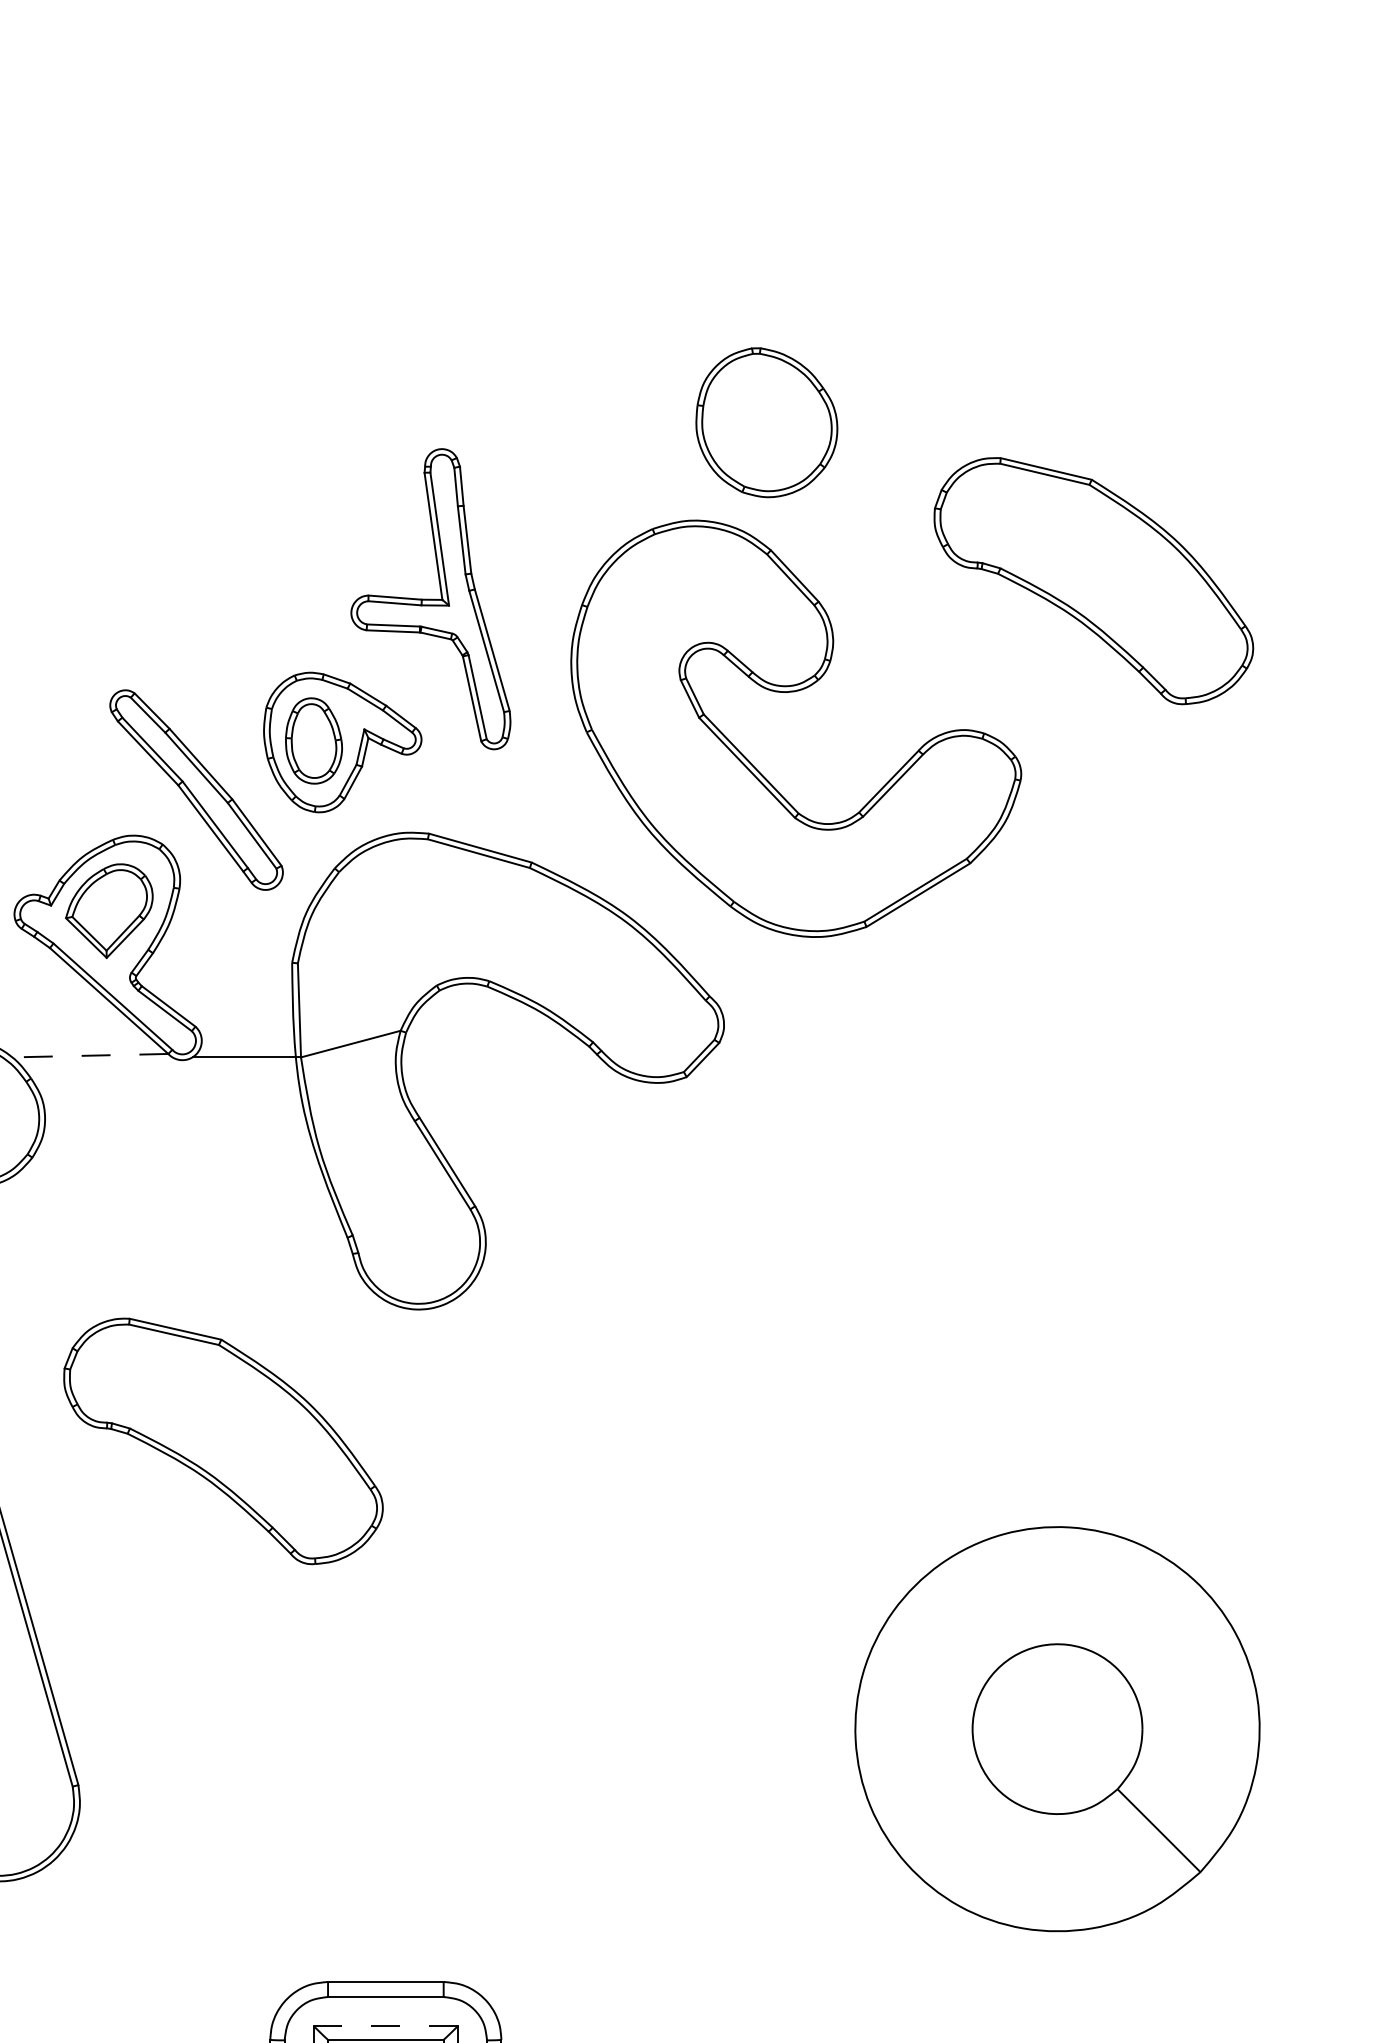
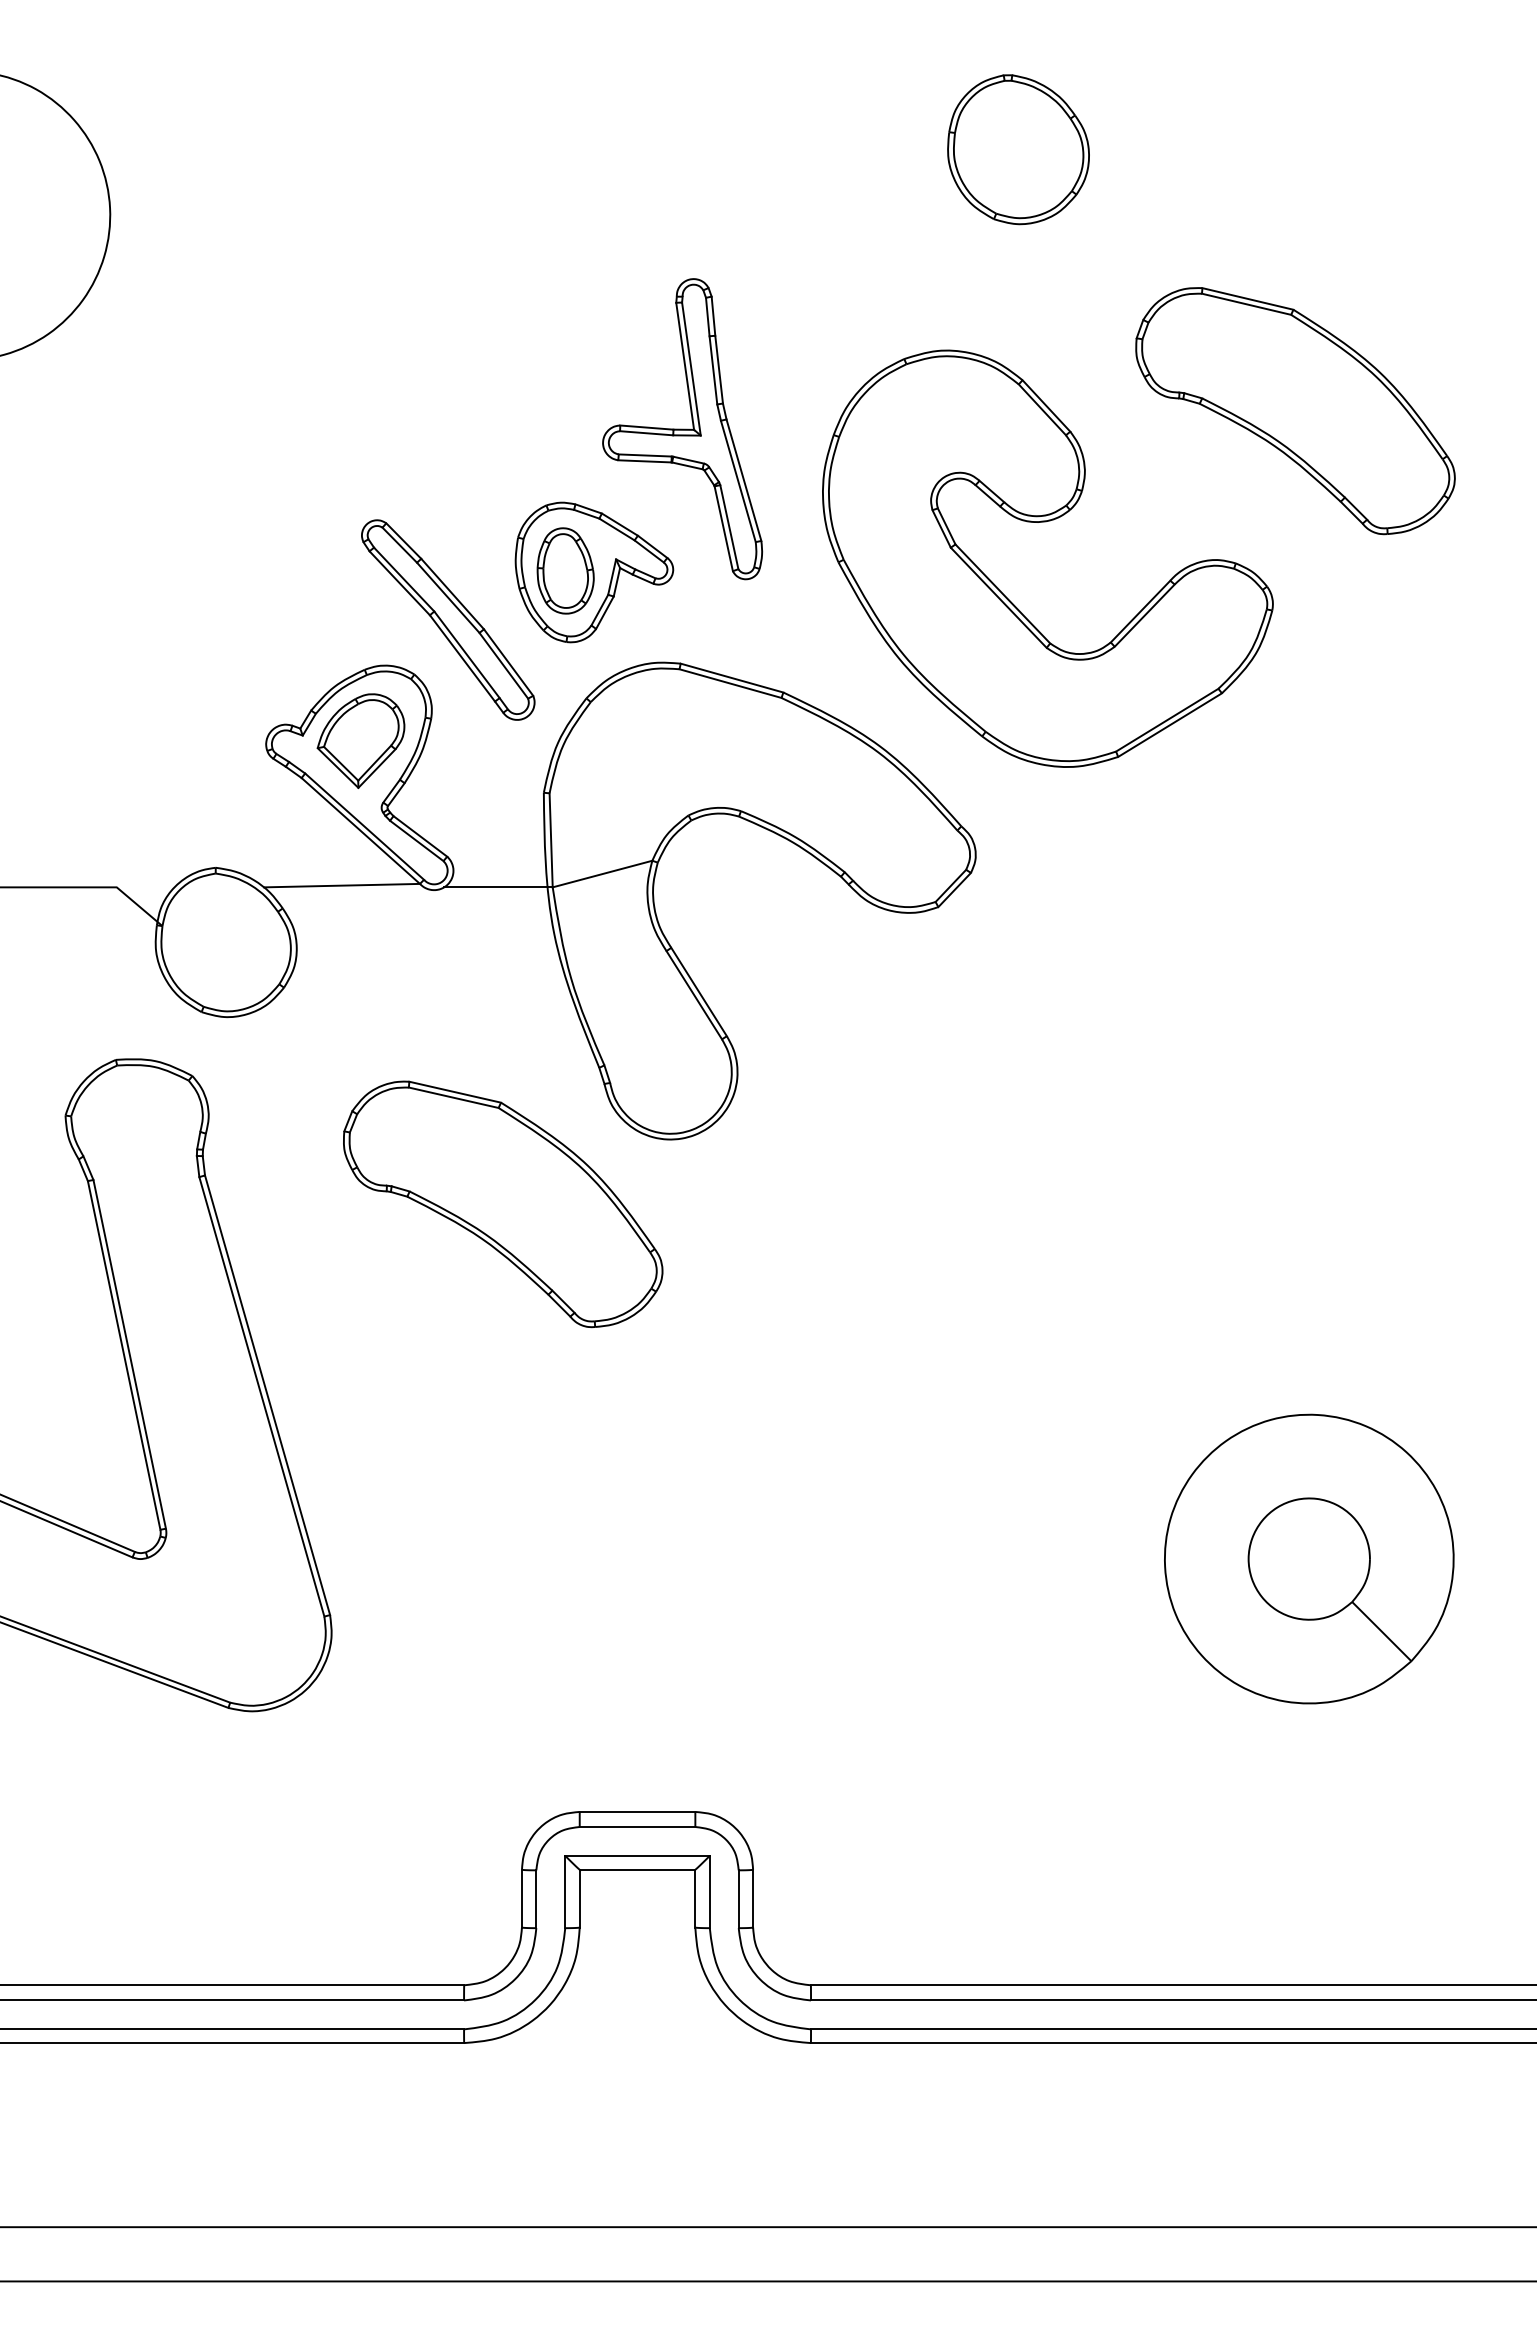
part: (766, 422) -> (1018, 149), moved
part: (1093, 581) -> (1295, 411), moved
line: (90, 1055) -> (342, 885), dashed -> solid
part: (223, 1441) -> (503, 1204), moved
part: (1057, 1728) -> (1309, 1558), size x0.71
line: (386, 2025) -> (638, 1855), dashed -> solid

